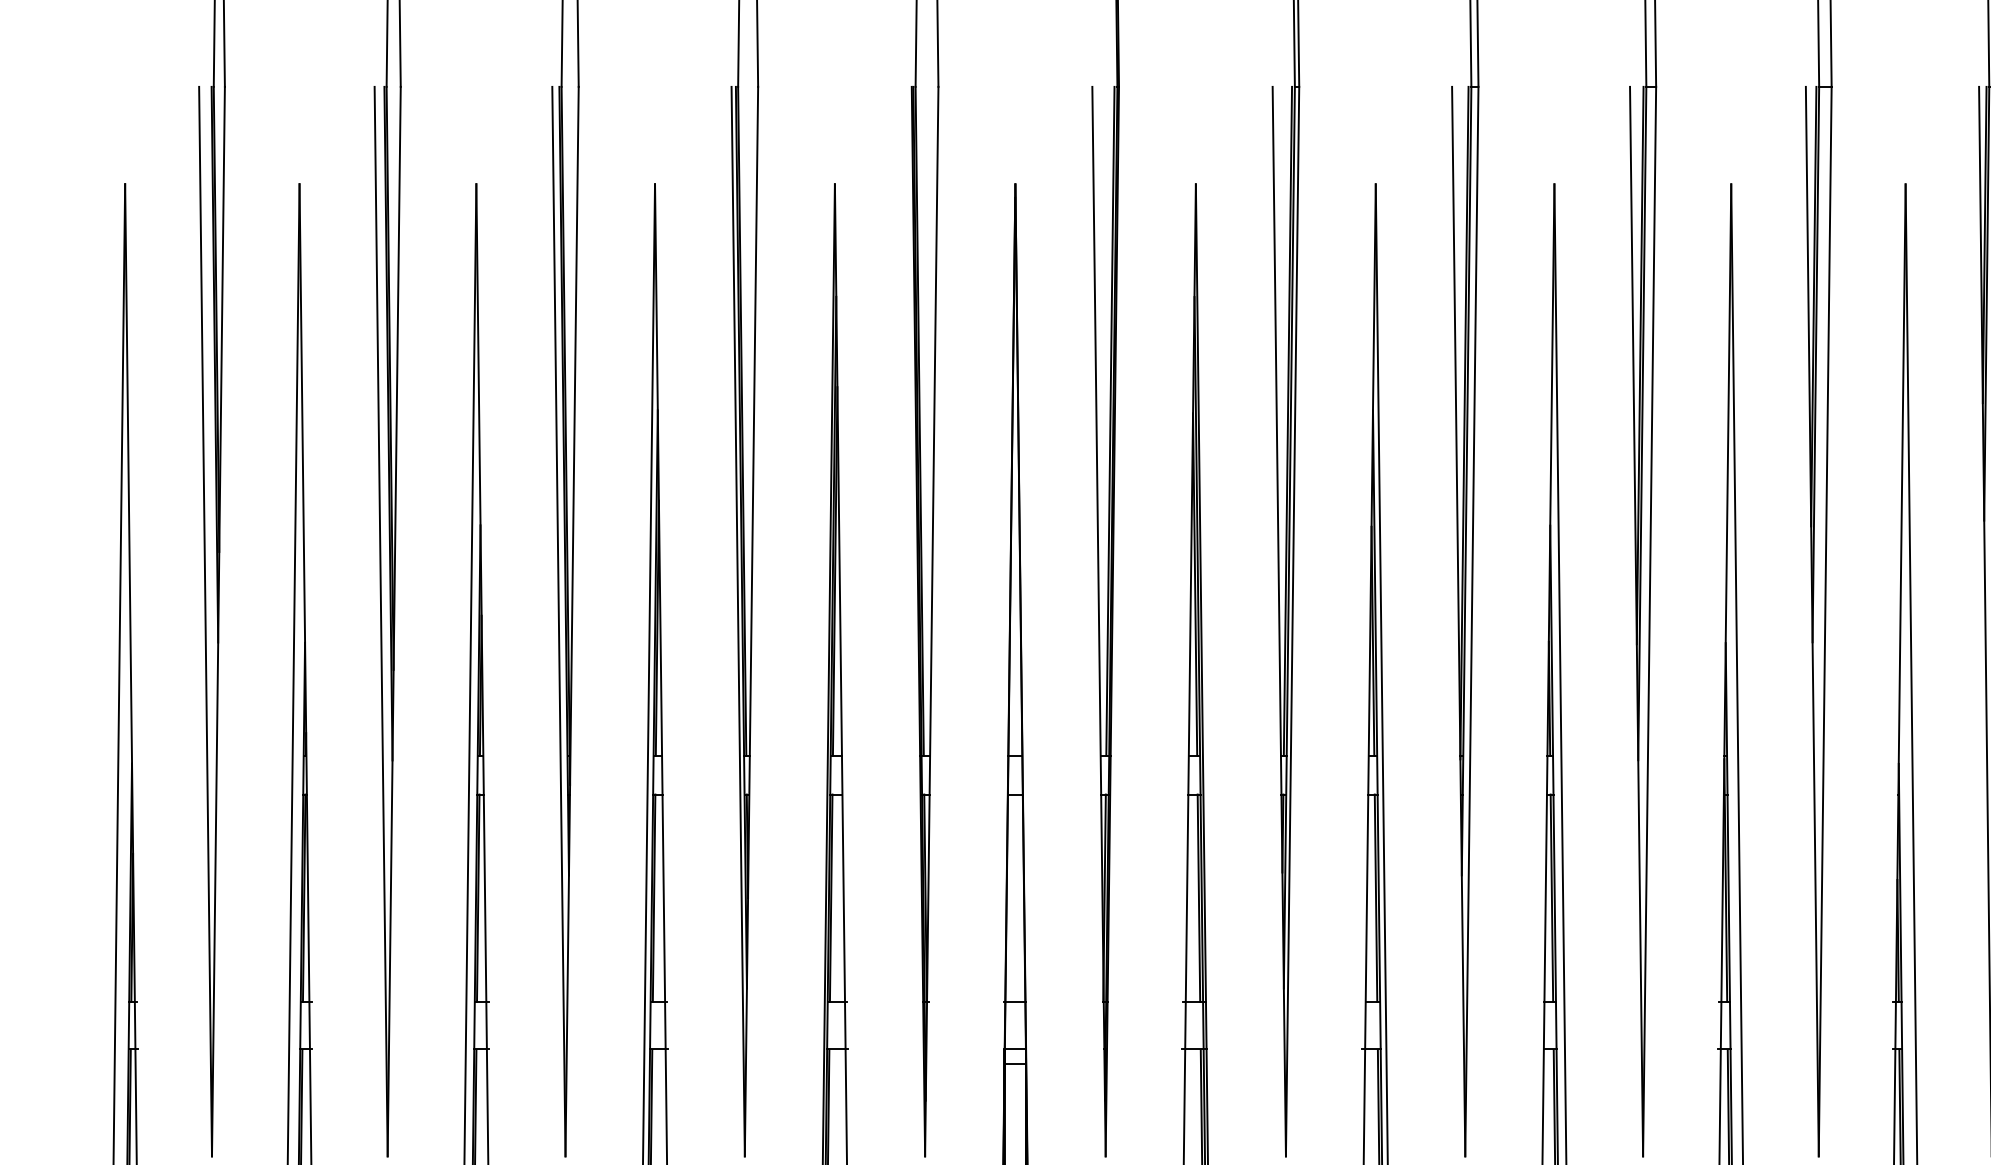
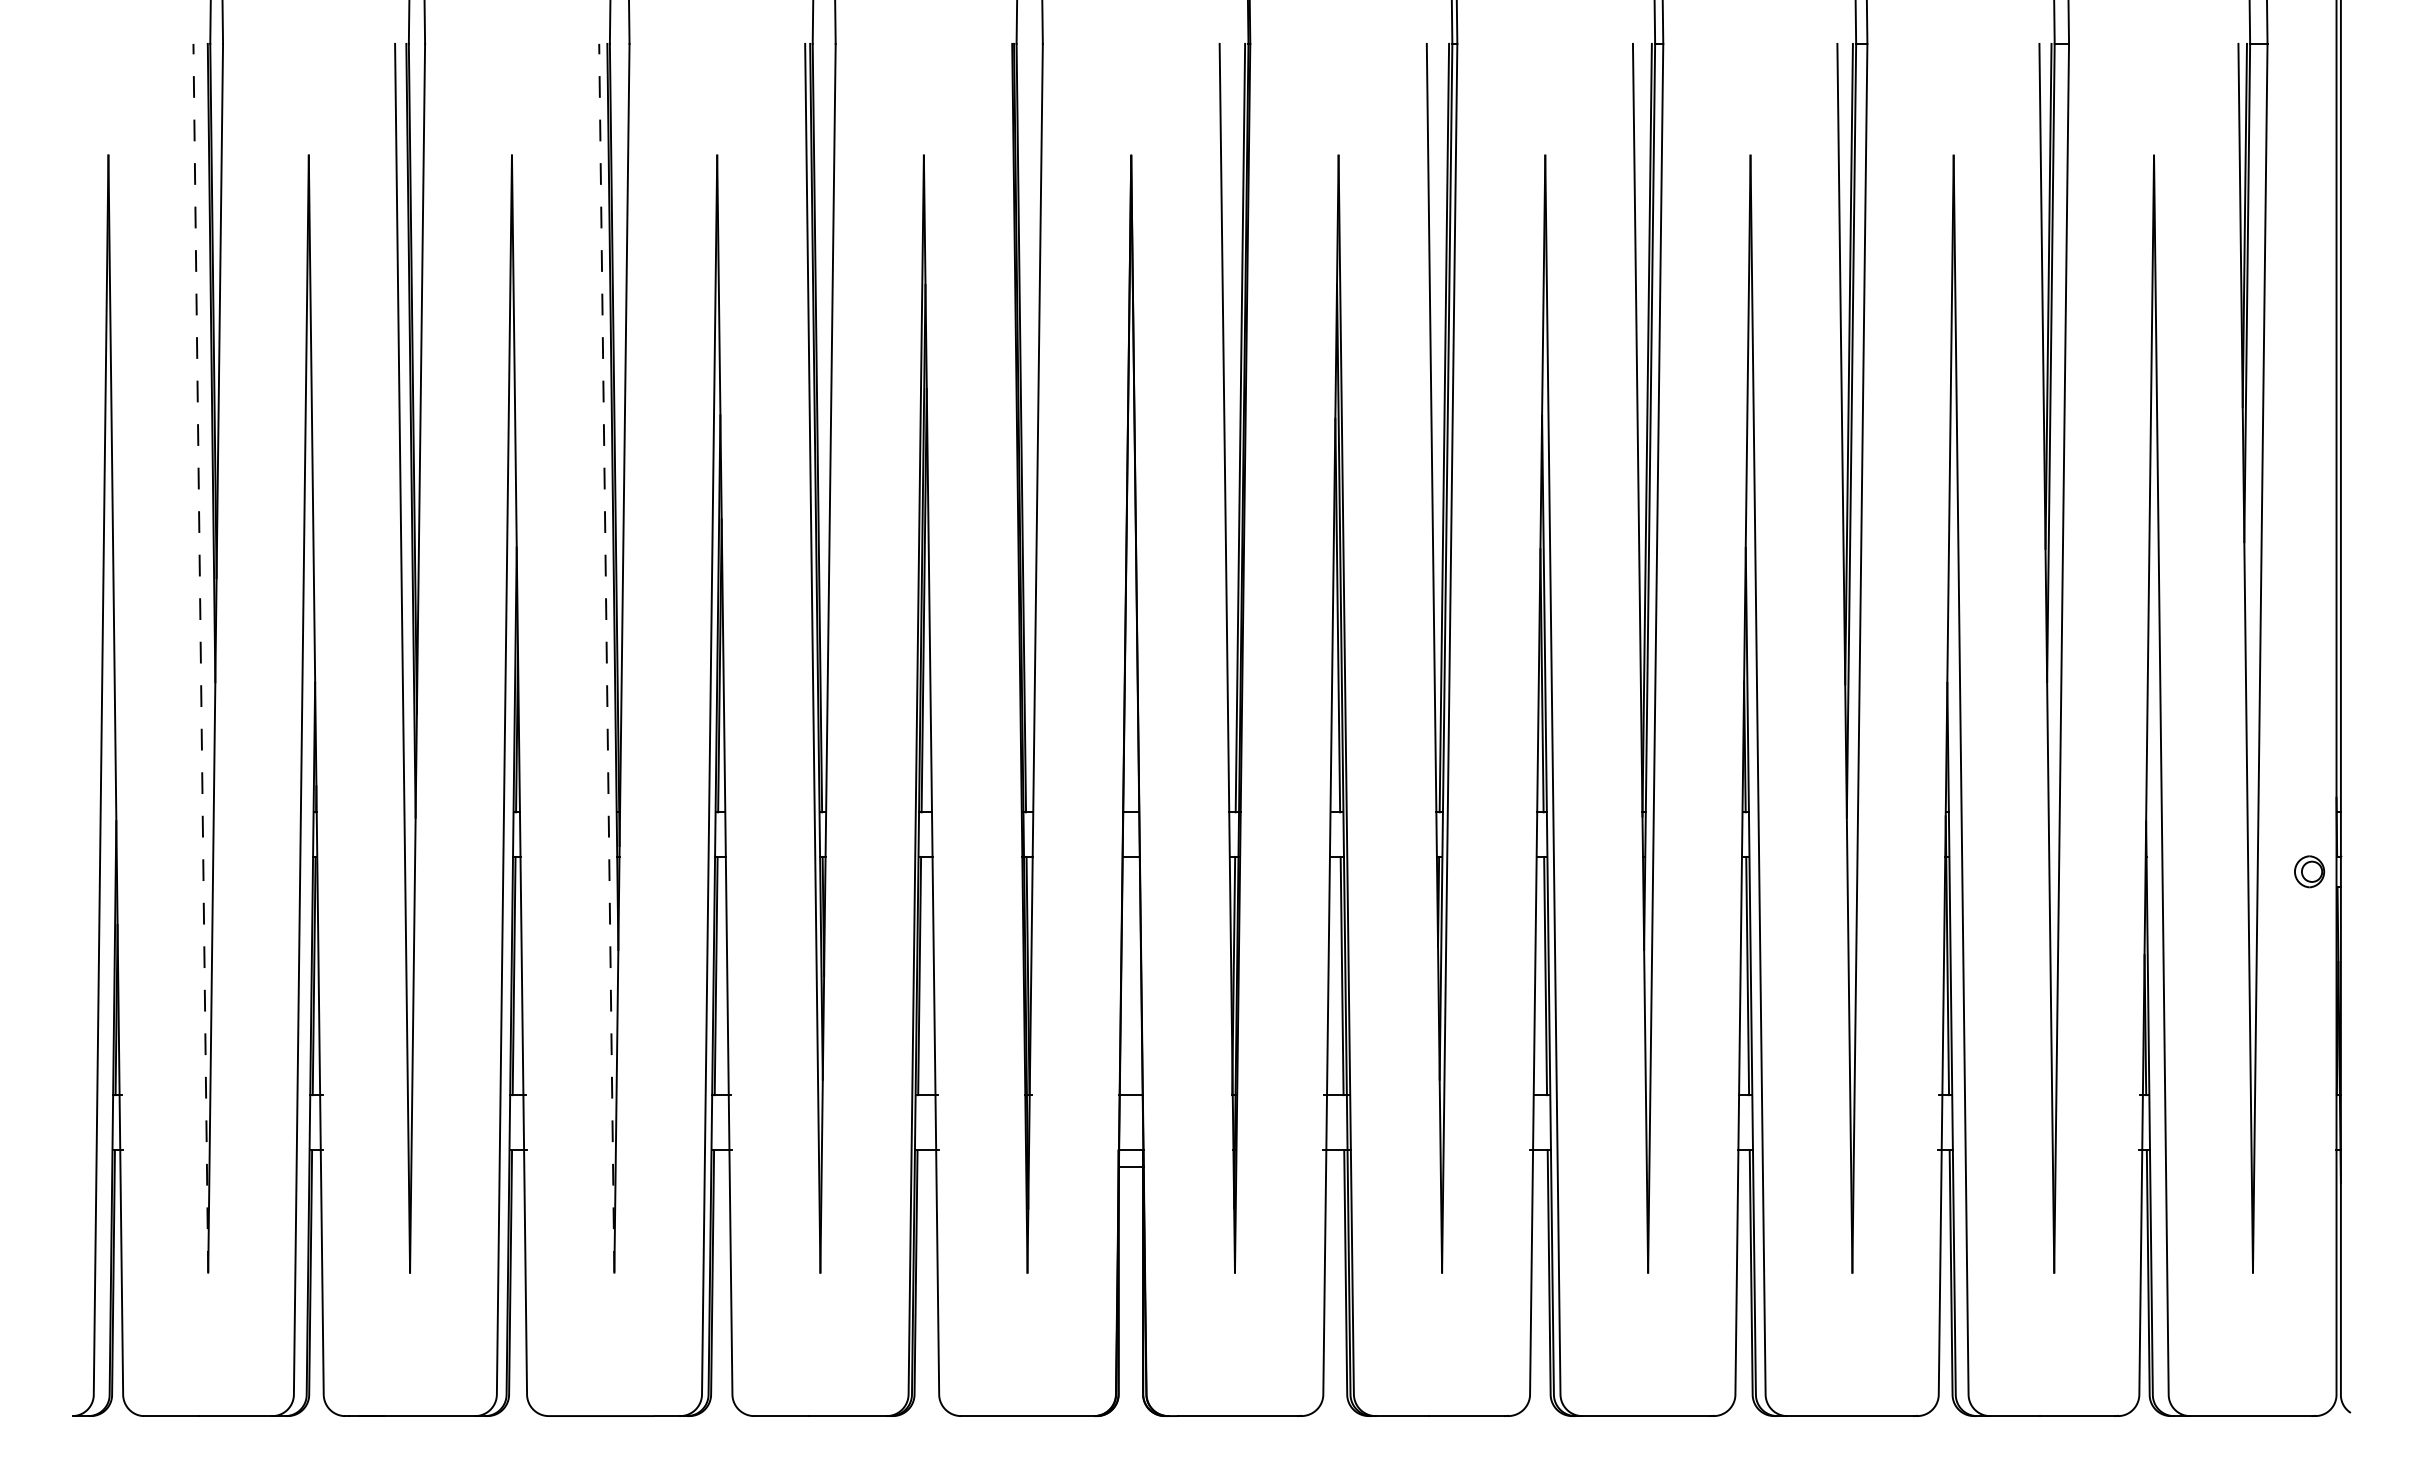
line: (205, 620) -> (200, 657), solid -> dashed
line: (558, 620) -> (606, 657), solid -> dashed

